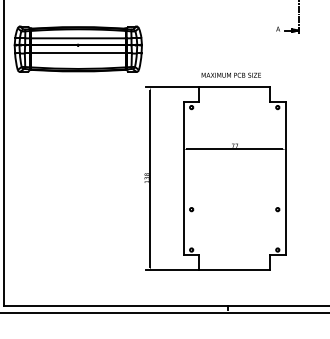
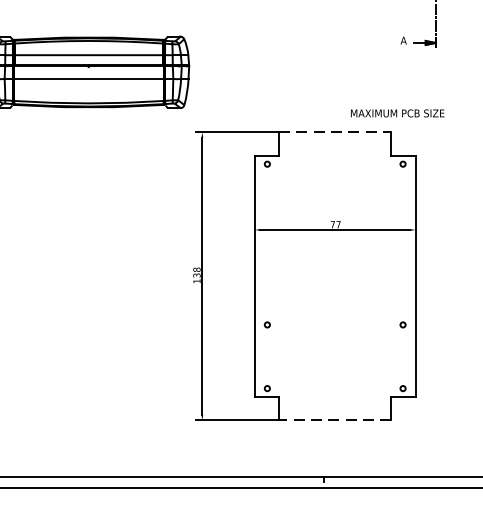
text: (230, 74) -> (396, 112), moved
line: (234, 87) -> (334, 132), solid -> dashed
line: (234, 270) -> (334, 420), solid -> dashed

